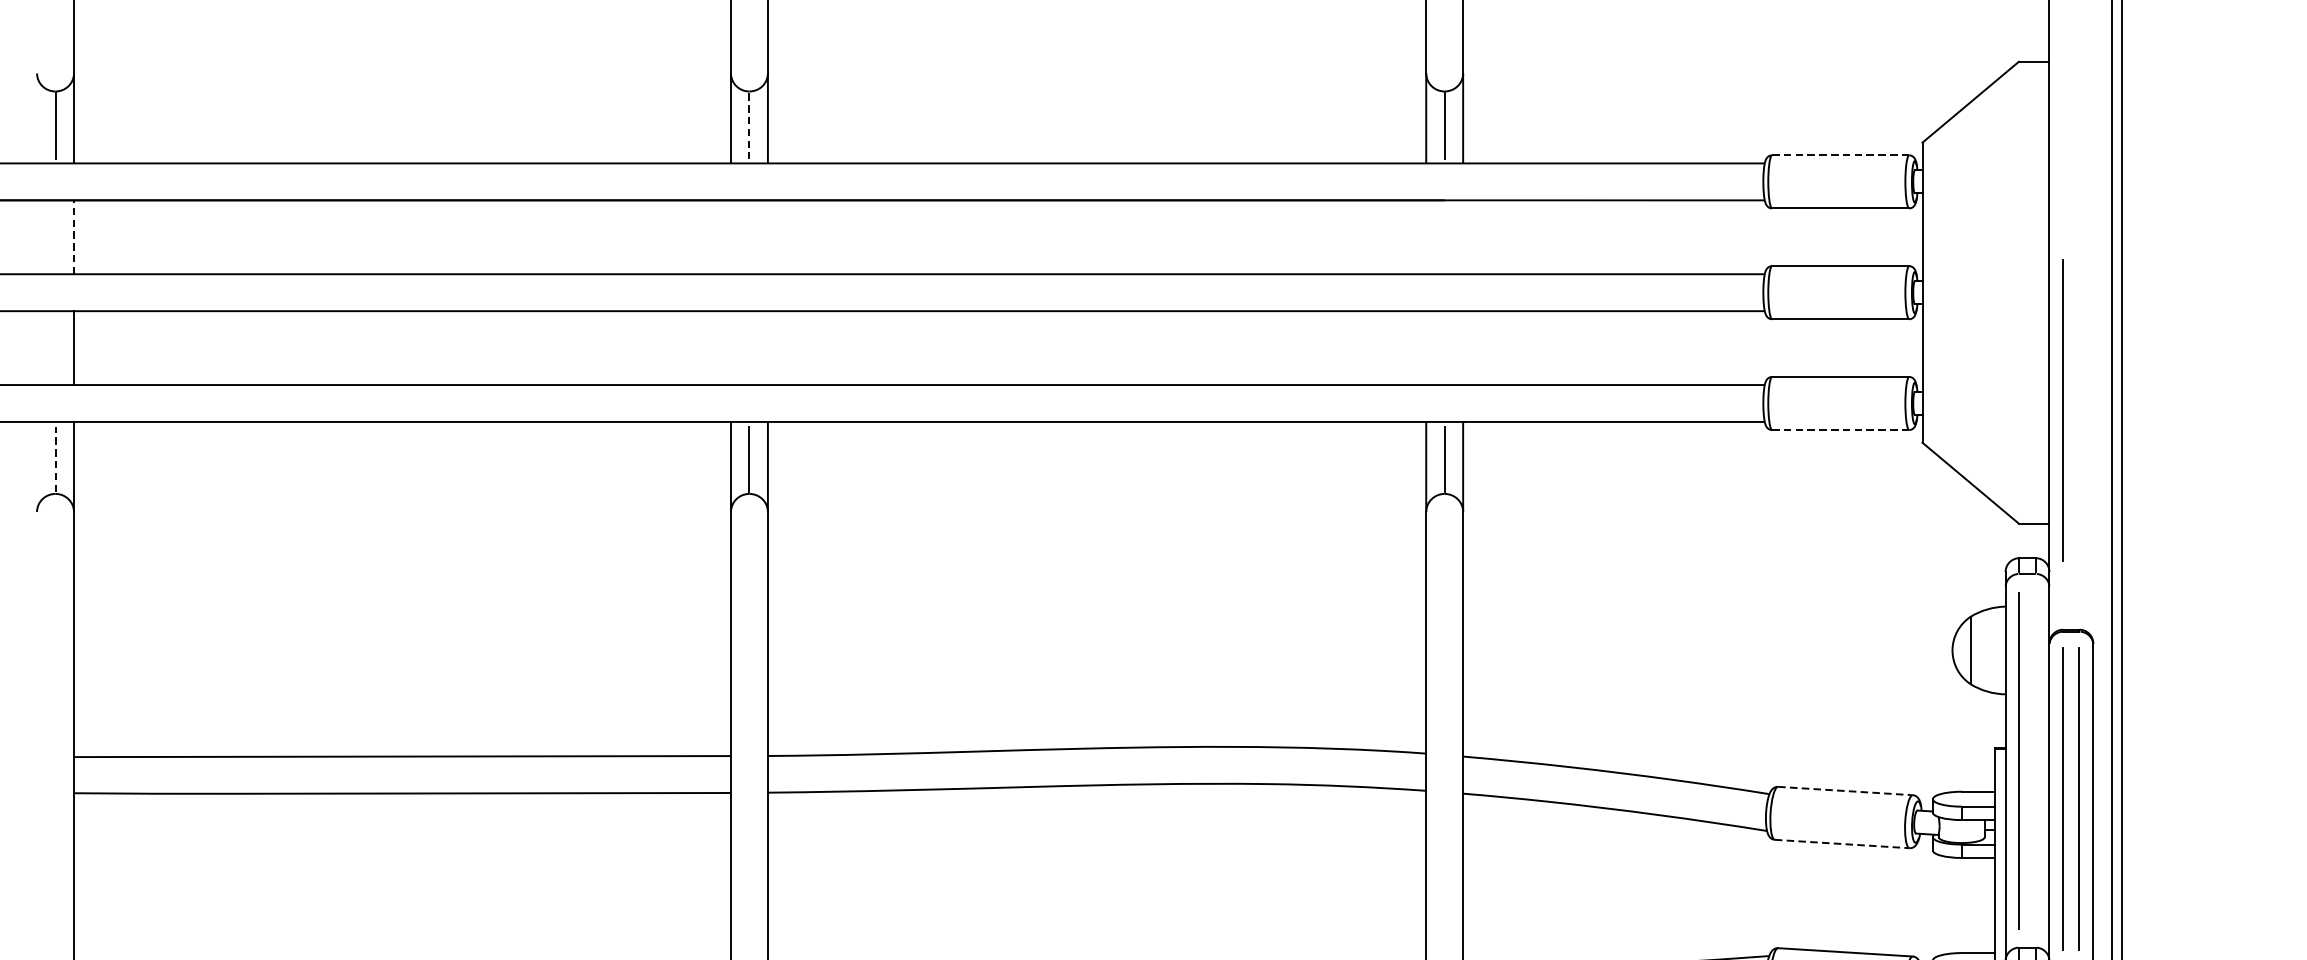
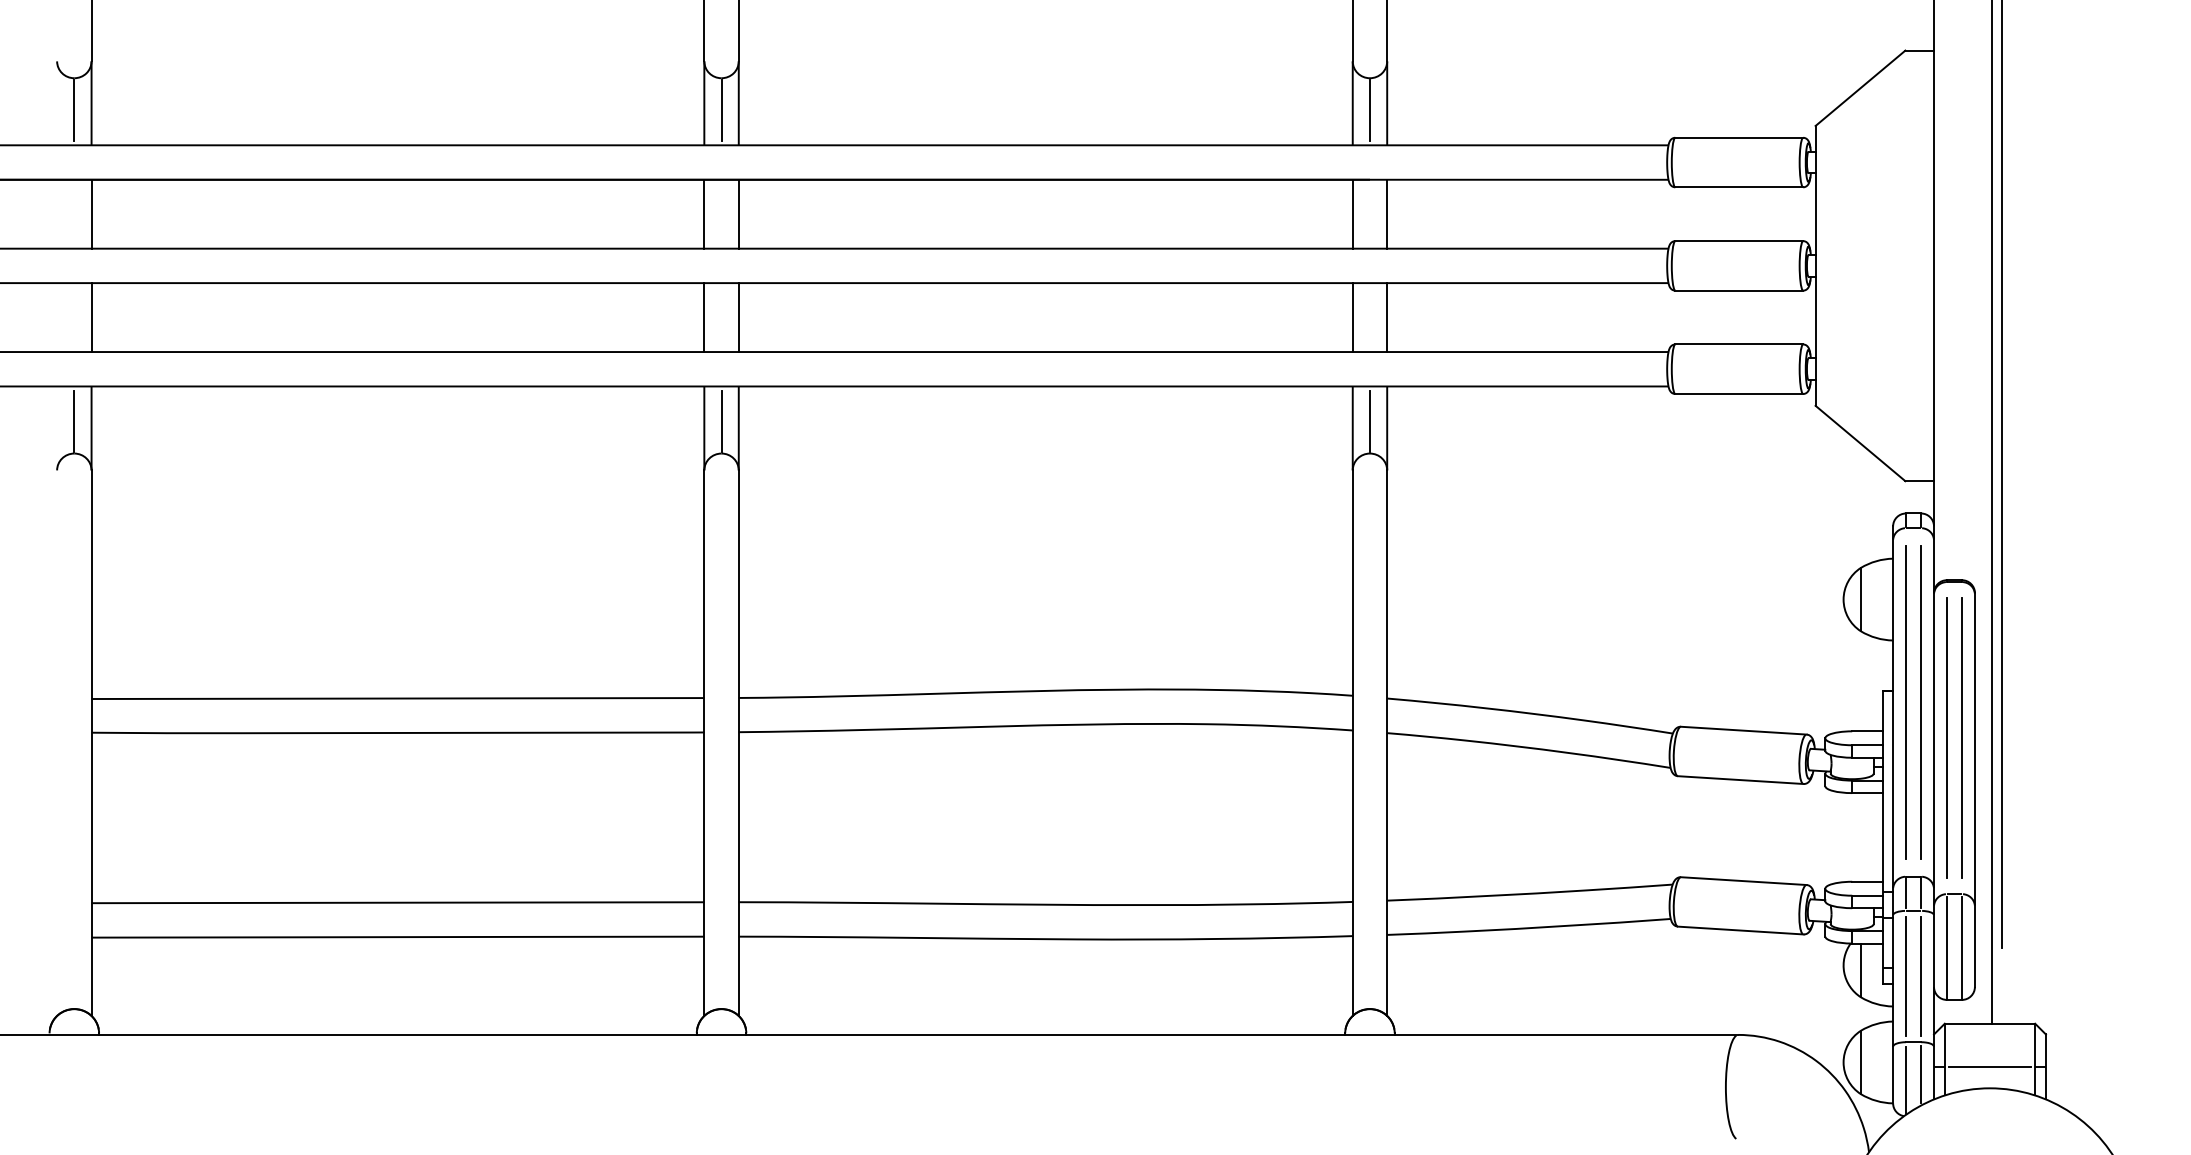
line: (749, 126) -> (721, 110), dashed -> solid
line: (1840, 155) -> (1739, 137), dashed -> solid
line: (73, 236) -> (91, 213), dashed -> solid
line: (731, 236) -> (704, 213), added
line: (767, 236) -> (738, 213), added
line: (1425, 236) -> (1352, 213), added
line: (1463, 236) -> (1387, 213), added
line: (731, 348) -> (704, 317), added
line: (767, 348) -> (738, 317), added
line: (1425, 348) -> (1352, 317), added
line: (1463, 348) -> (1387, 317), added
line: (2062, 410) -> (1946, 375), removed
line: (1840, 430) -> (1739, 394), dashed -> solid
line: (55, 458) -> (74, 420), dashed -> solid
line: (2034, 760) -> (1920, 702), added
line: (1845, 790) -> (1743, 730), dashed -> solid
line: (1841, 844) -> (1740, 780), dashed -> solid

